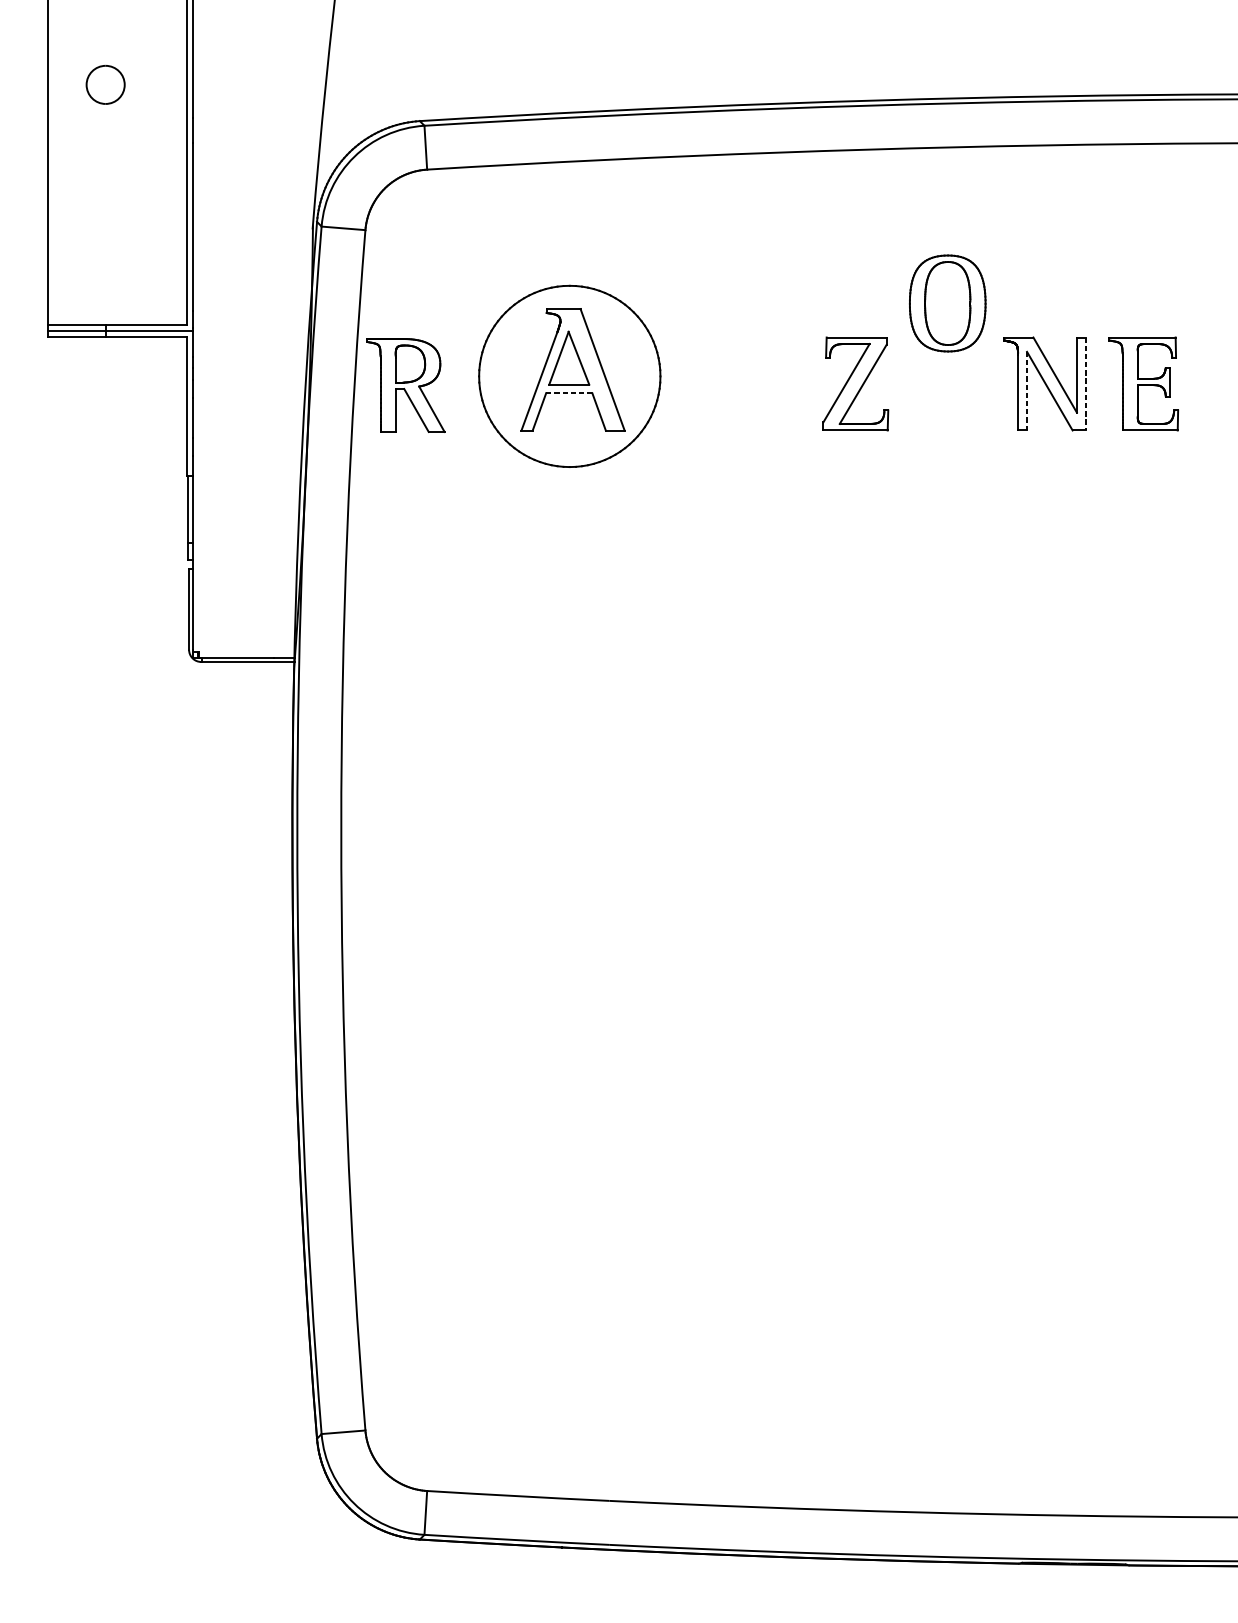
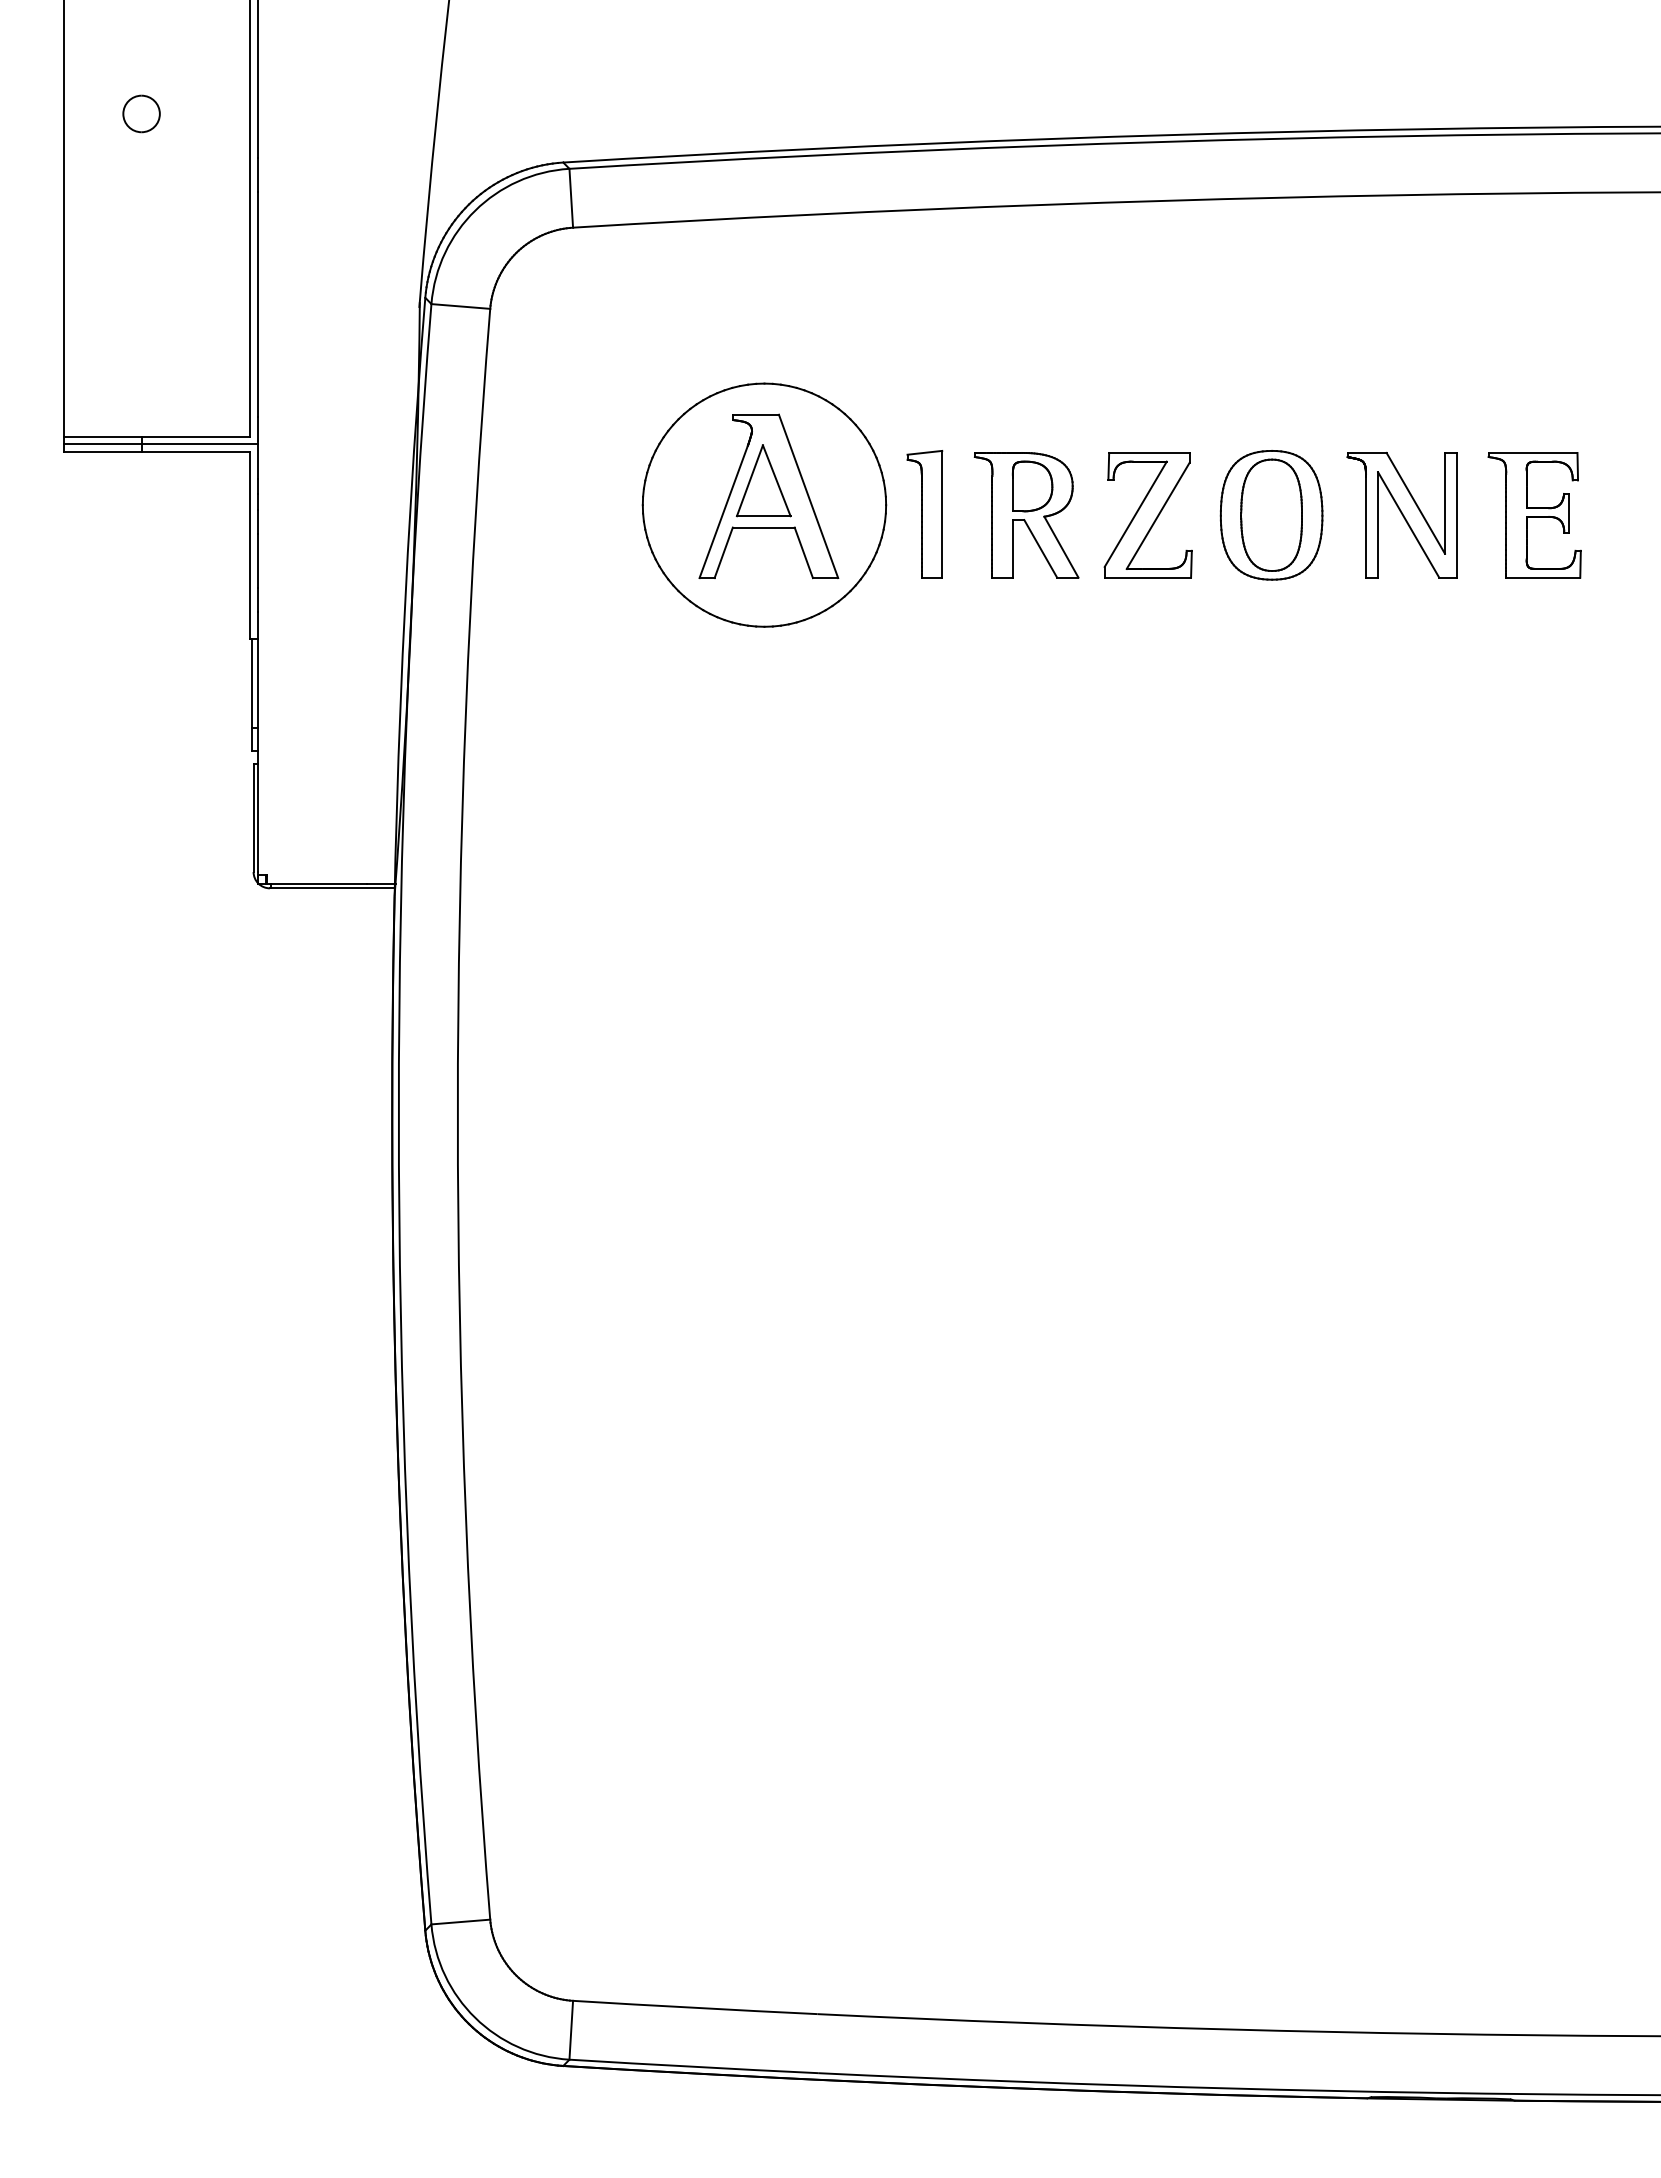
part: (105, 84) -> (141, 113), size x0.71
part: (947, 303) -> (1271, 515), moved
part: (689, 383) -> (924, 514), added
line: (1086, 384) -> (1457, 515), dashed -> solid
part: (405, 385) -> (1026, 515), moved
line: (1026, 390) -> (1377, 524), dashed -> solid
line: (569, 393) -> (763, 527), dashed -> solid

